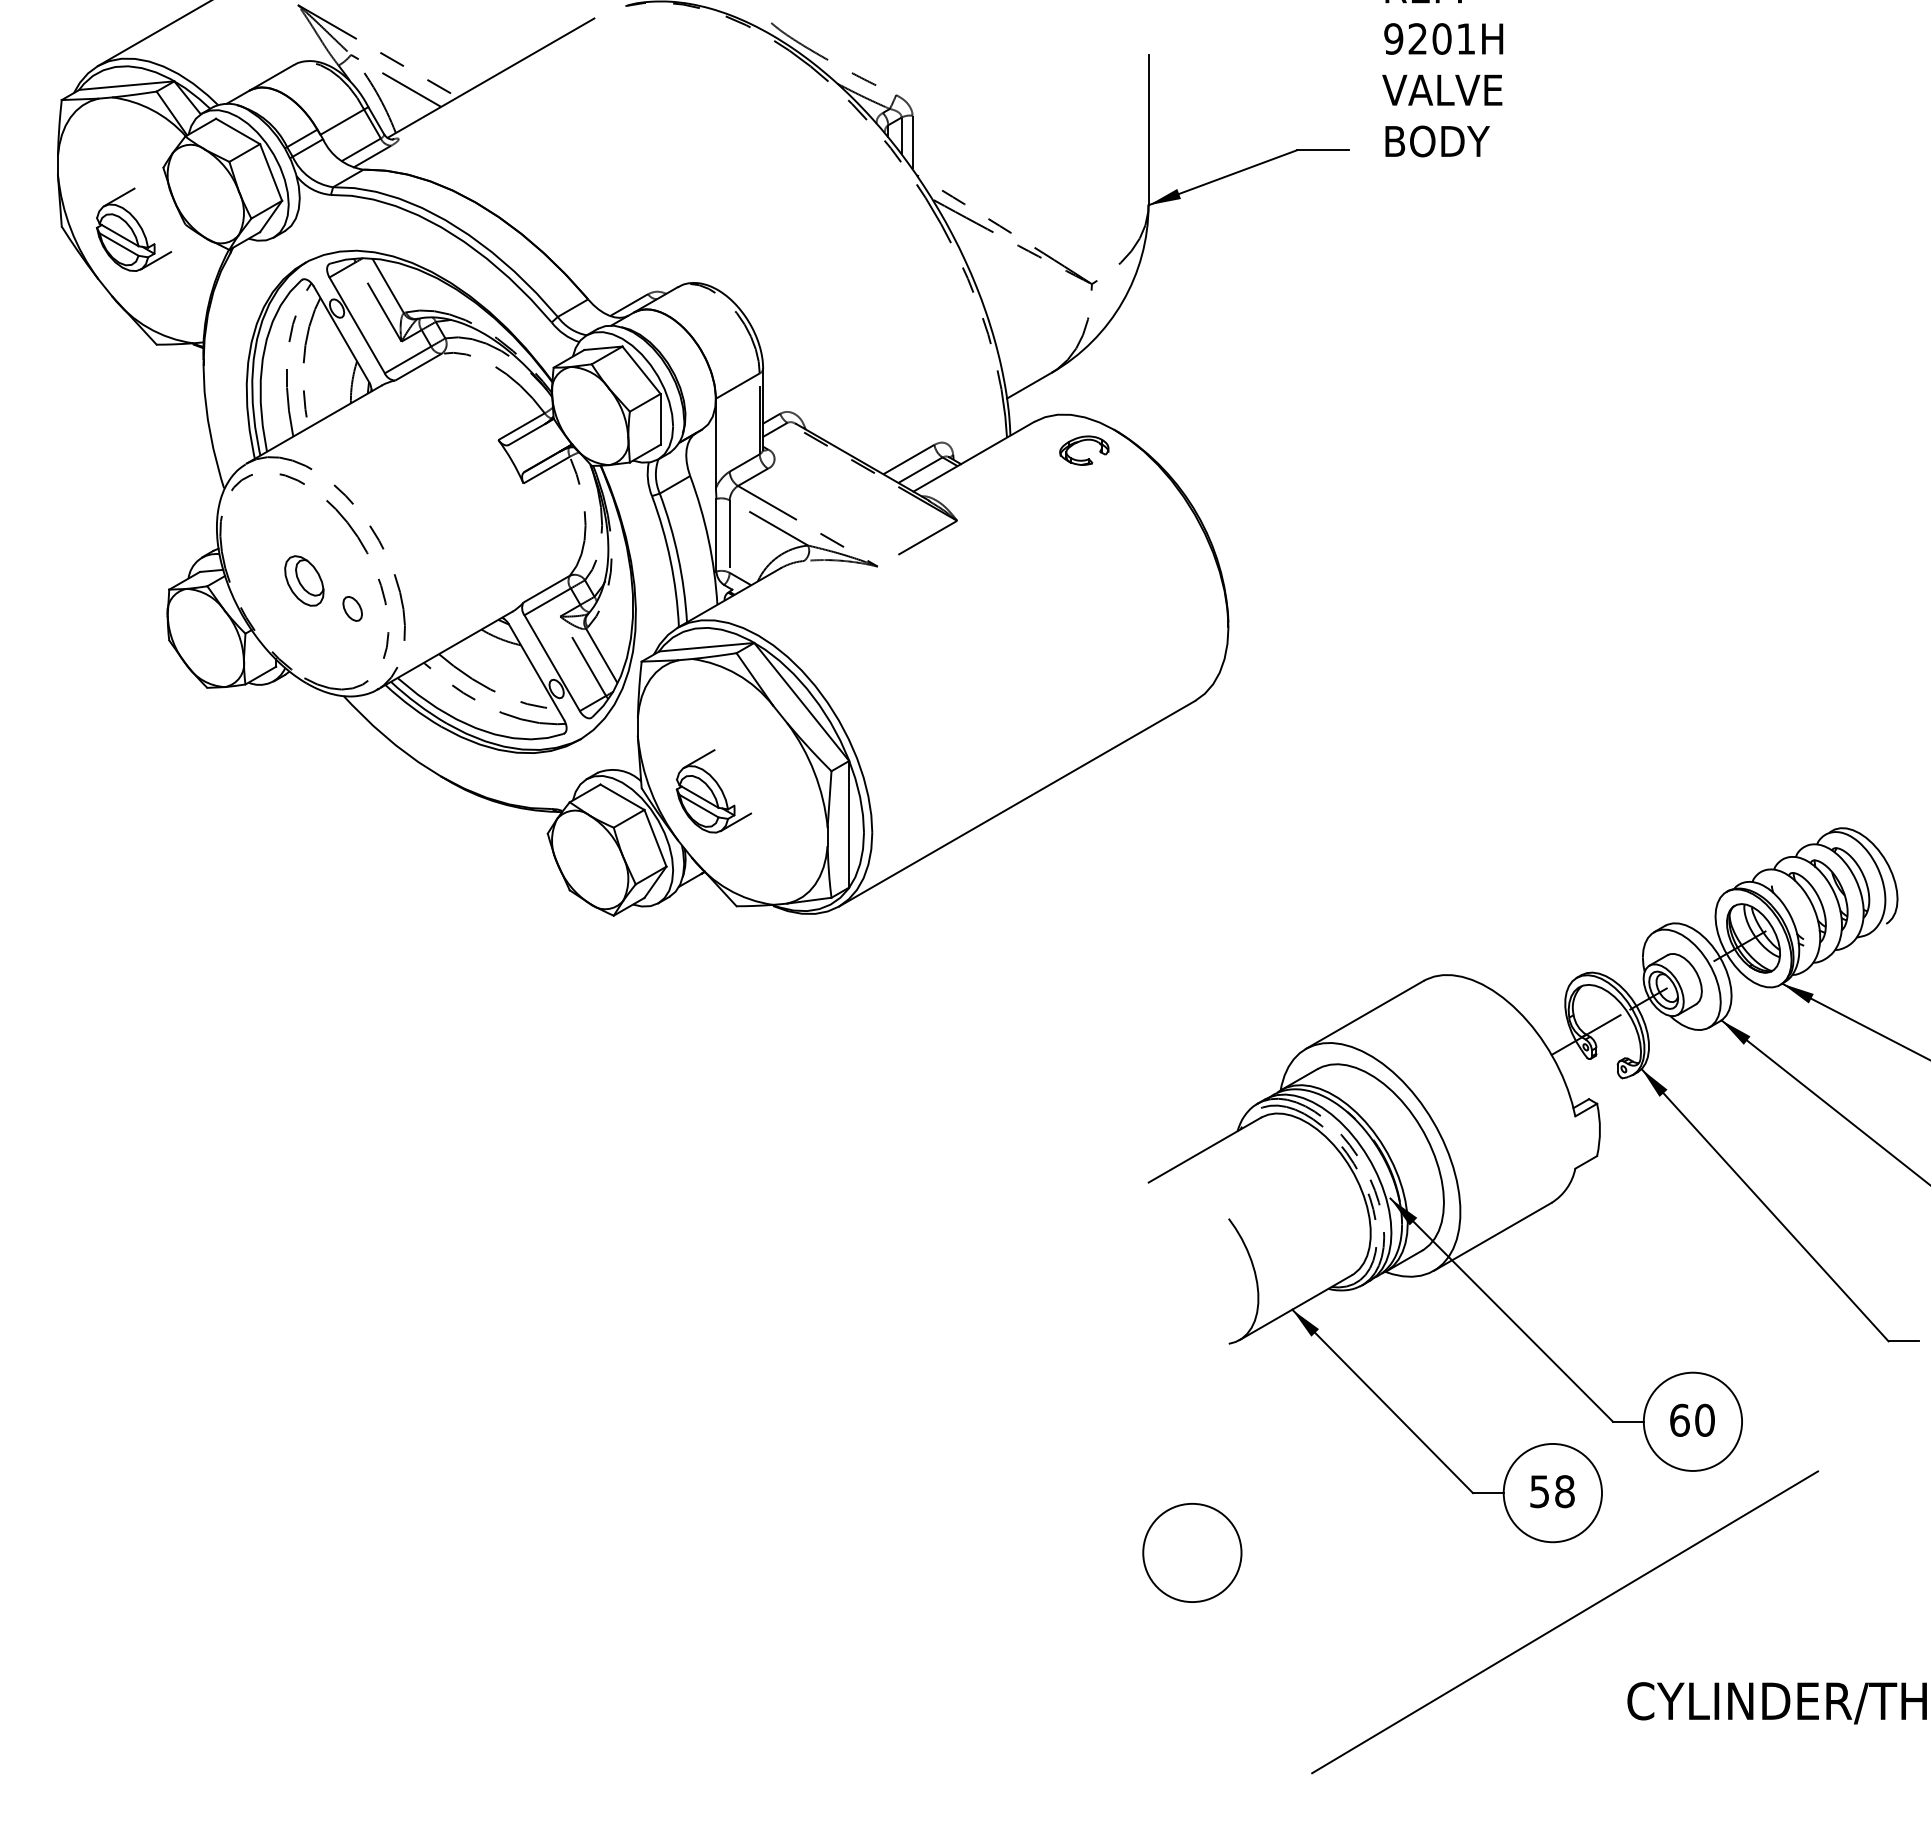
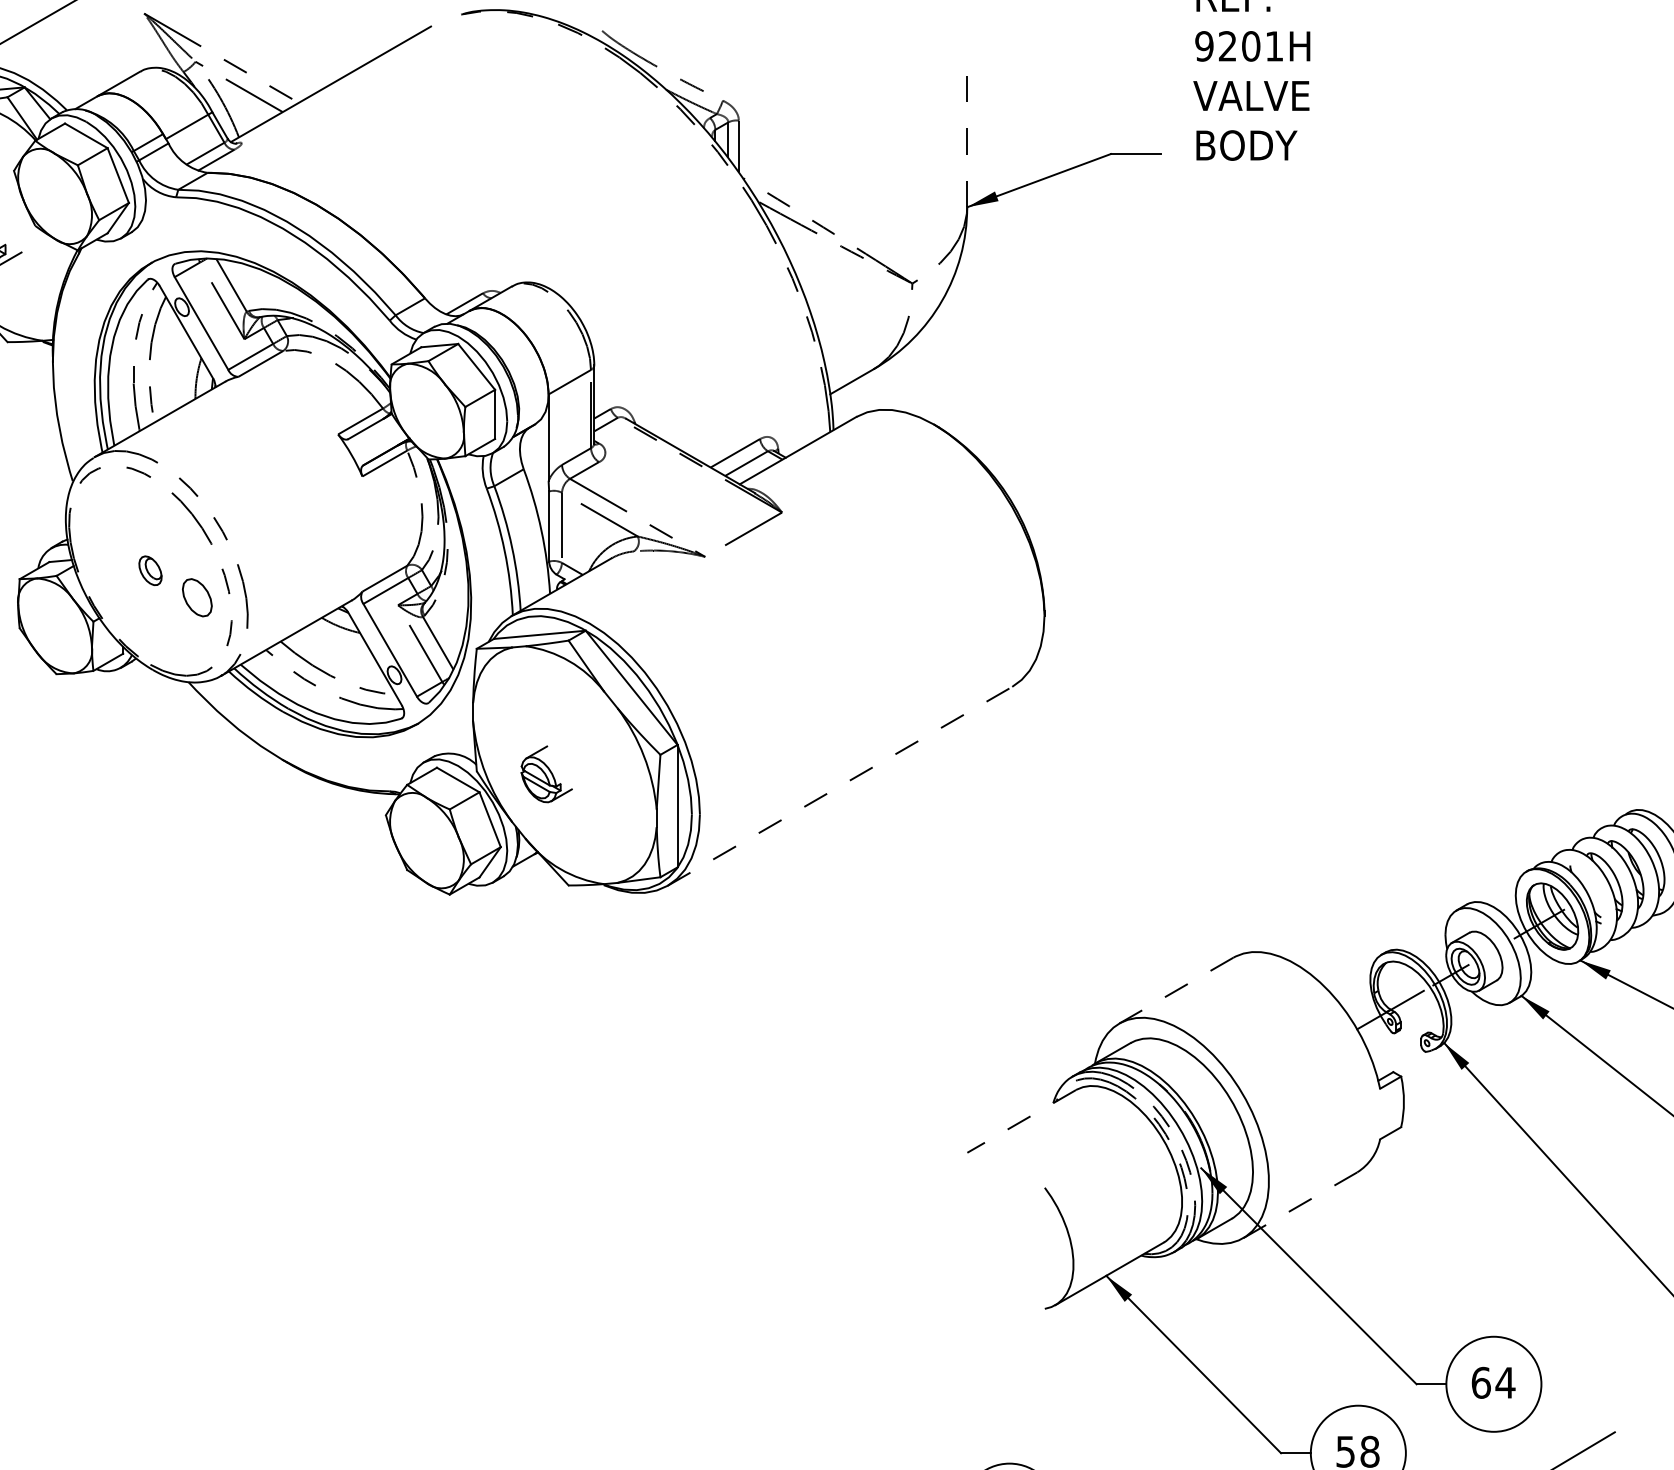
line: (1148, 129) -> (967, 133), solid -> dashed
part: (1087, 458) -> (908, 452), removed
part: (304, 580) -> (150, 570), size x0.6
part: (352, 608) -> (197, 597), size x1.6
part: (713, 791) -> (546, 774), size x0.7
line: (1017, 803) -> (840, 786), solid -> dashed
line: (1364, 1014) -> (1176, 990), solid -> dashed
line: (1204, 1150) -> (1021, 1121), solid -> dashed
line: (1492, 1236) -> (1299, 1204), solid -> dashed
text: (1704, 1419) -> (1505, 1382), 60 -> 64

